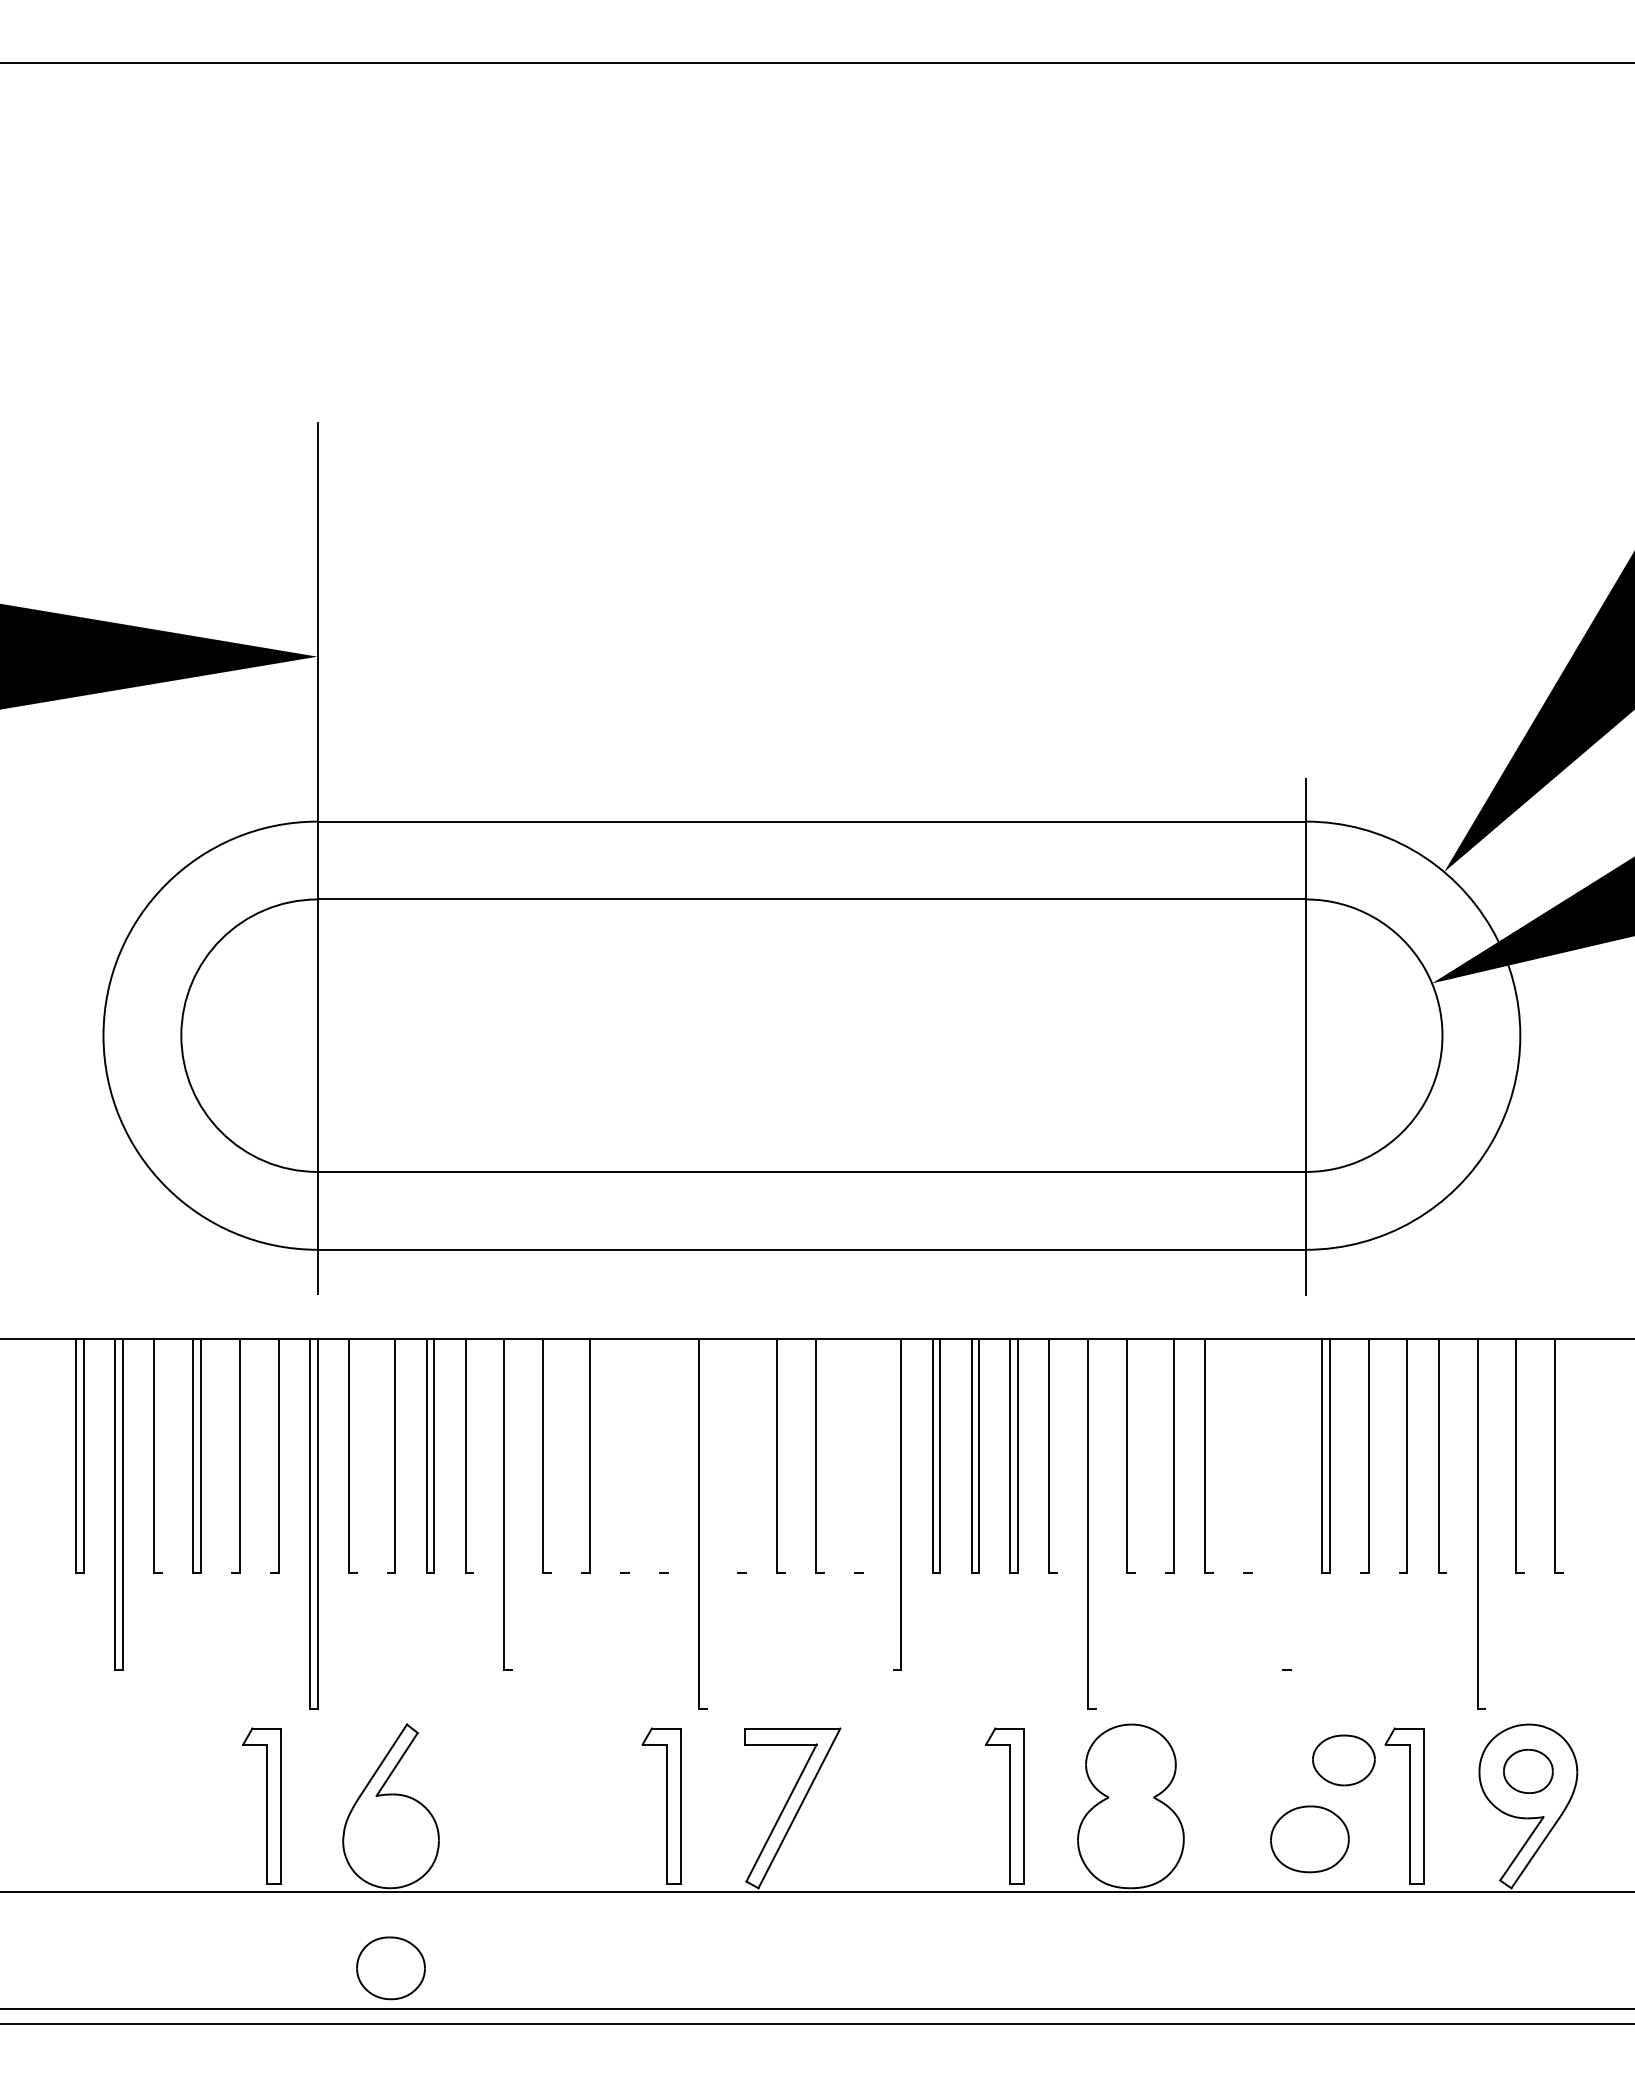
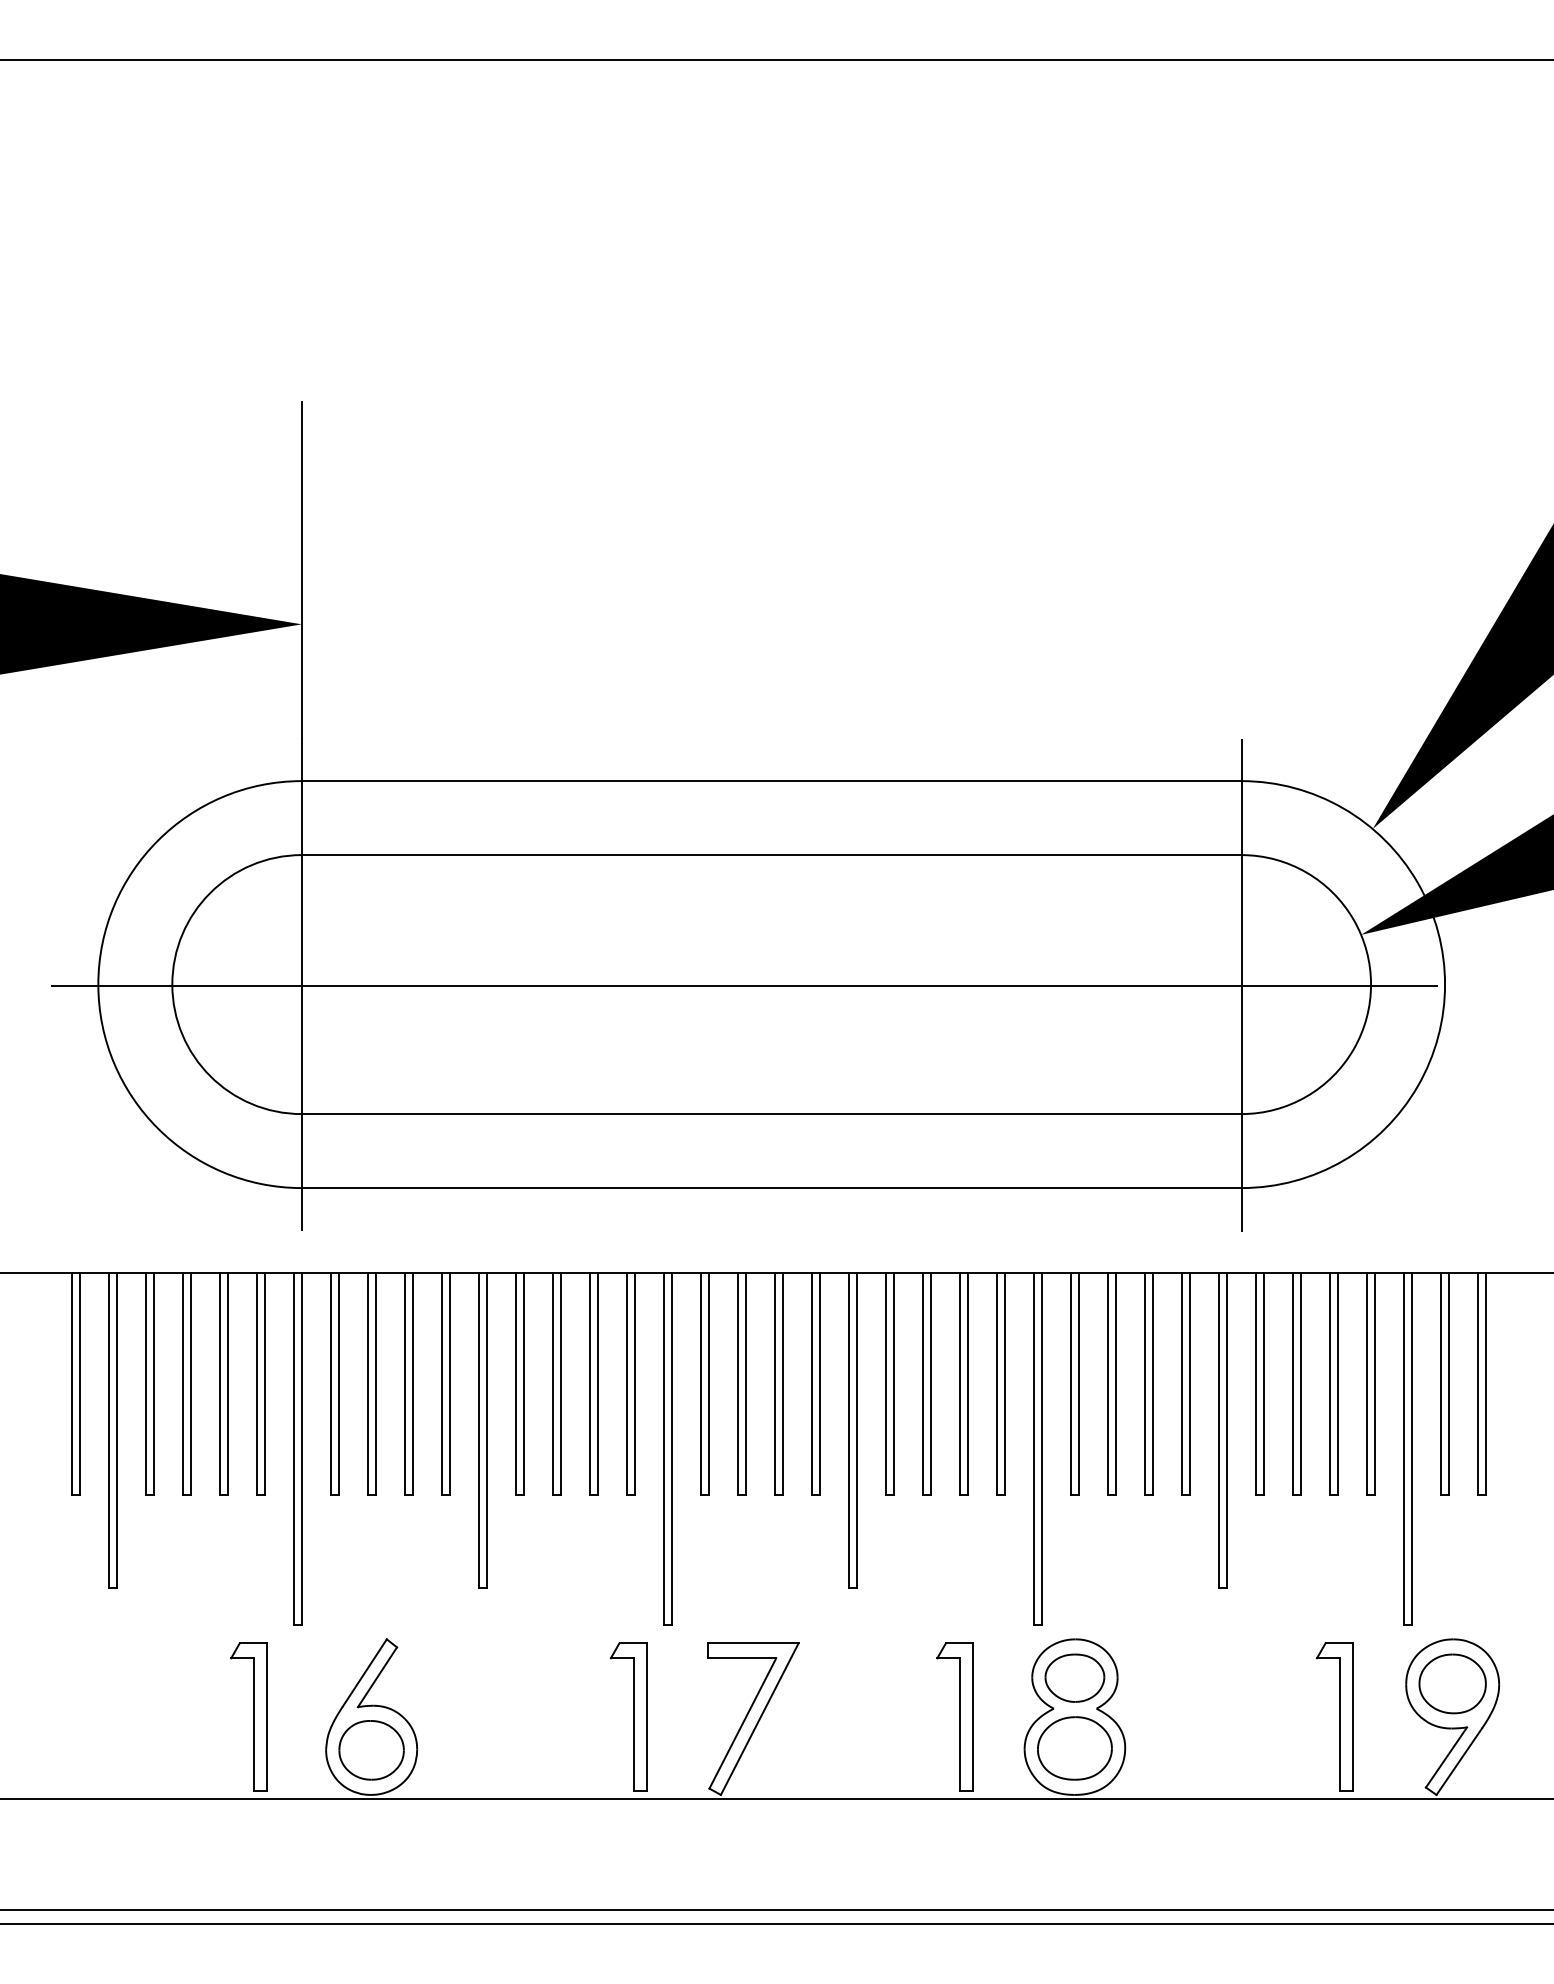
line: (811, 1036) -> (771, 985), added
line: (161, 1455) -> (153, 1383), added
line: (231, 1455) -> (220, 1383), added
line: (270, 1455) -> (257, 1383), added
line: (356, 1455) -> (338, 1383), added
line: (387, 1455) -> (368, 1383), added
line: (473, 1455) -> (450, 1383), added
line: (551, 1455) -> (524, 1383), added
line: (582, 1455) -> (553, 1383), added
line: (621, 1455) -> (590, 1383), added
line: (628, 1455) -> (597, 1383), added
line: (660, 1455) -> (627, 1383), added
line: (667, 1455) -> (634, 1383), added
line: (737, 1455) -> (700, 1383), added
line: (745, 1455) -> (708, 1383), added
line: (784, 1455) -> (745, 1383), added
line: (823, 1455) -> (782, 1383), added
line: (854, 1455) -> (812, 1383), added
line: (862, 1455) -> (819, 1383), added
line: (1057, 1455) -> (1005, 1383), added
line: (1134, 1455) -> (1078, 1383), added
line: (1166, 1455) -> (1108, 1383), added
line: (1212, 1455) -> (1152, 1383), added
line: (1243, 1455) -> (1181, 1383), added
line: (1251, 1455) -> (1189, 1383), added
line: (1360, 1455) -> (1293, 1383), added
line: (1399, 1455) -> (1330, 1383), added
line: (1446, 1455) -> (1374, 1383), added
line: (1524, 1455) -> (1449, 1383), added
line: (1563, 1455) -> (1486, 1383), added
line: (512, 1504) -> (487, 1430), added
line: (893, 1504) -> (849, 1430), added
line: (1282, 1504) -> (1218, 1430), added
line: (1290, 1504) -> (1226, 1430), added
line: (706, 1524) -> (671, 1449), added
line: (1096, 1524) -> (1042, 1449), added
line: (1485, 1524) -> (1411, 1449), added
part: (1343, 1760) -> (1074, 1678), moved
part: (1528, 1771) -> (1452, 1683), size x1.43
part: (1309, 1839) -> (1074, 1748), moved
part: (390, 1968) -> (371, 1750), moved

